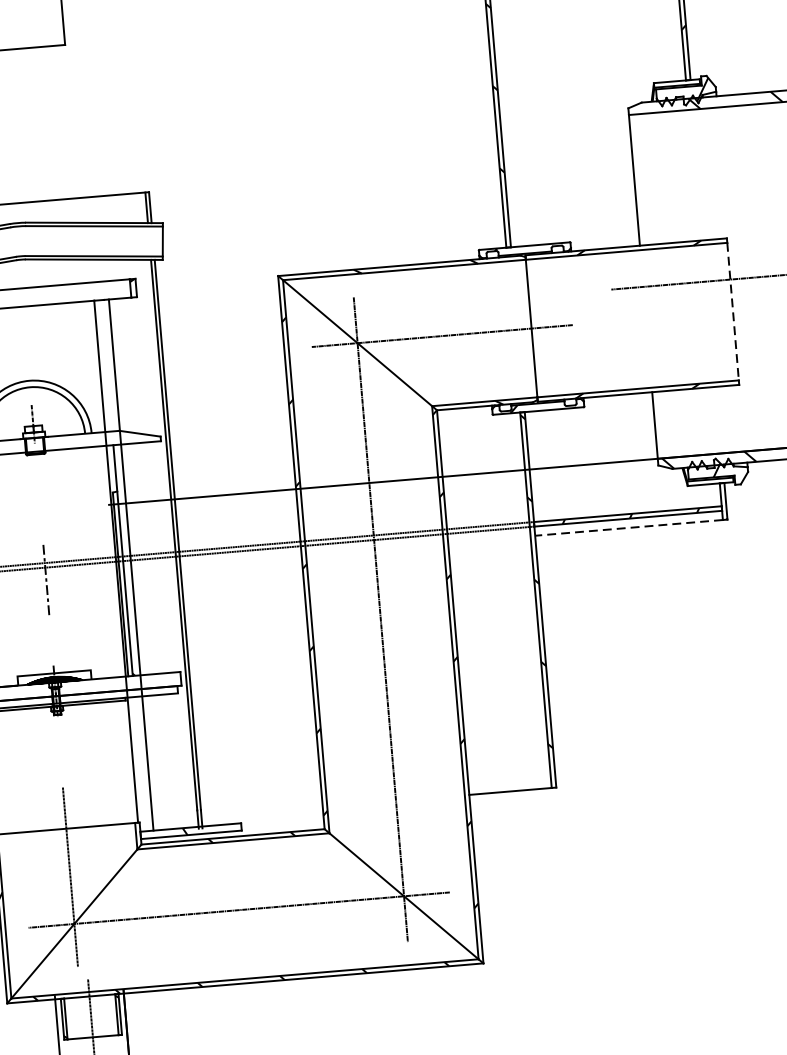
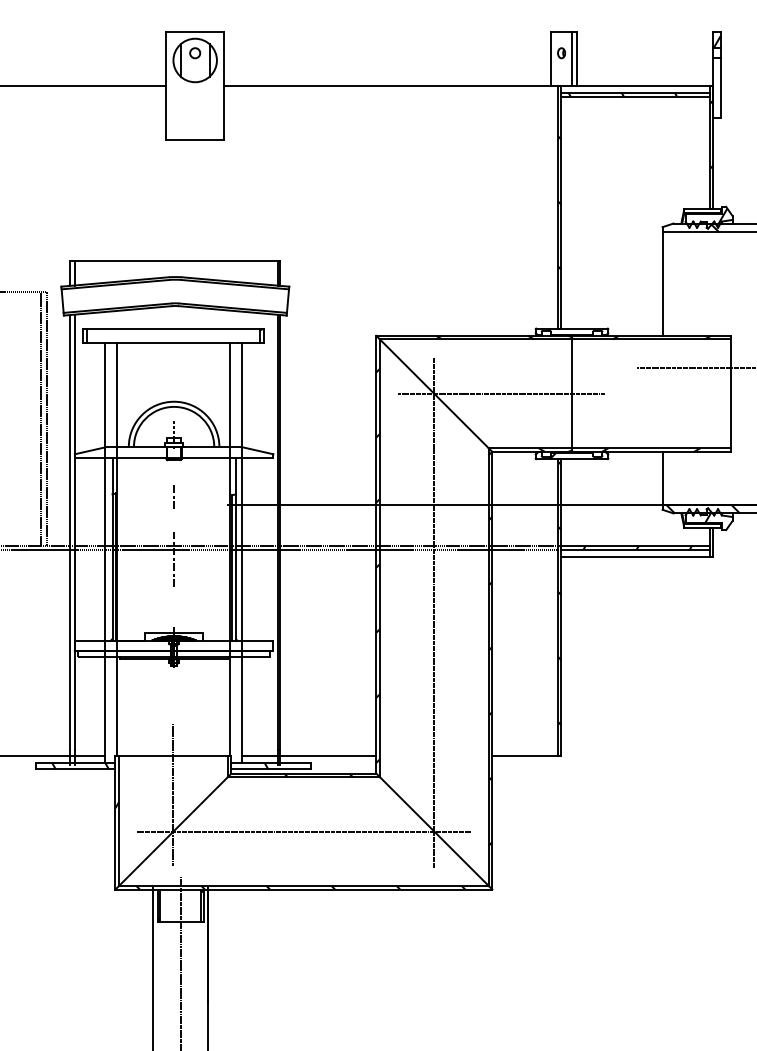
line: (733, 312) -> (731, 394), dashed -> solid
line: (38, 500) -> (173, 496), added
line: (627, 527) -> (634, 556), dashed -> solid
line: (237, 814) -> (308, 756), added

